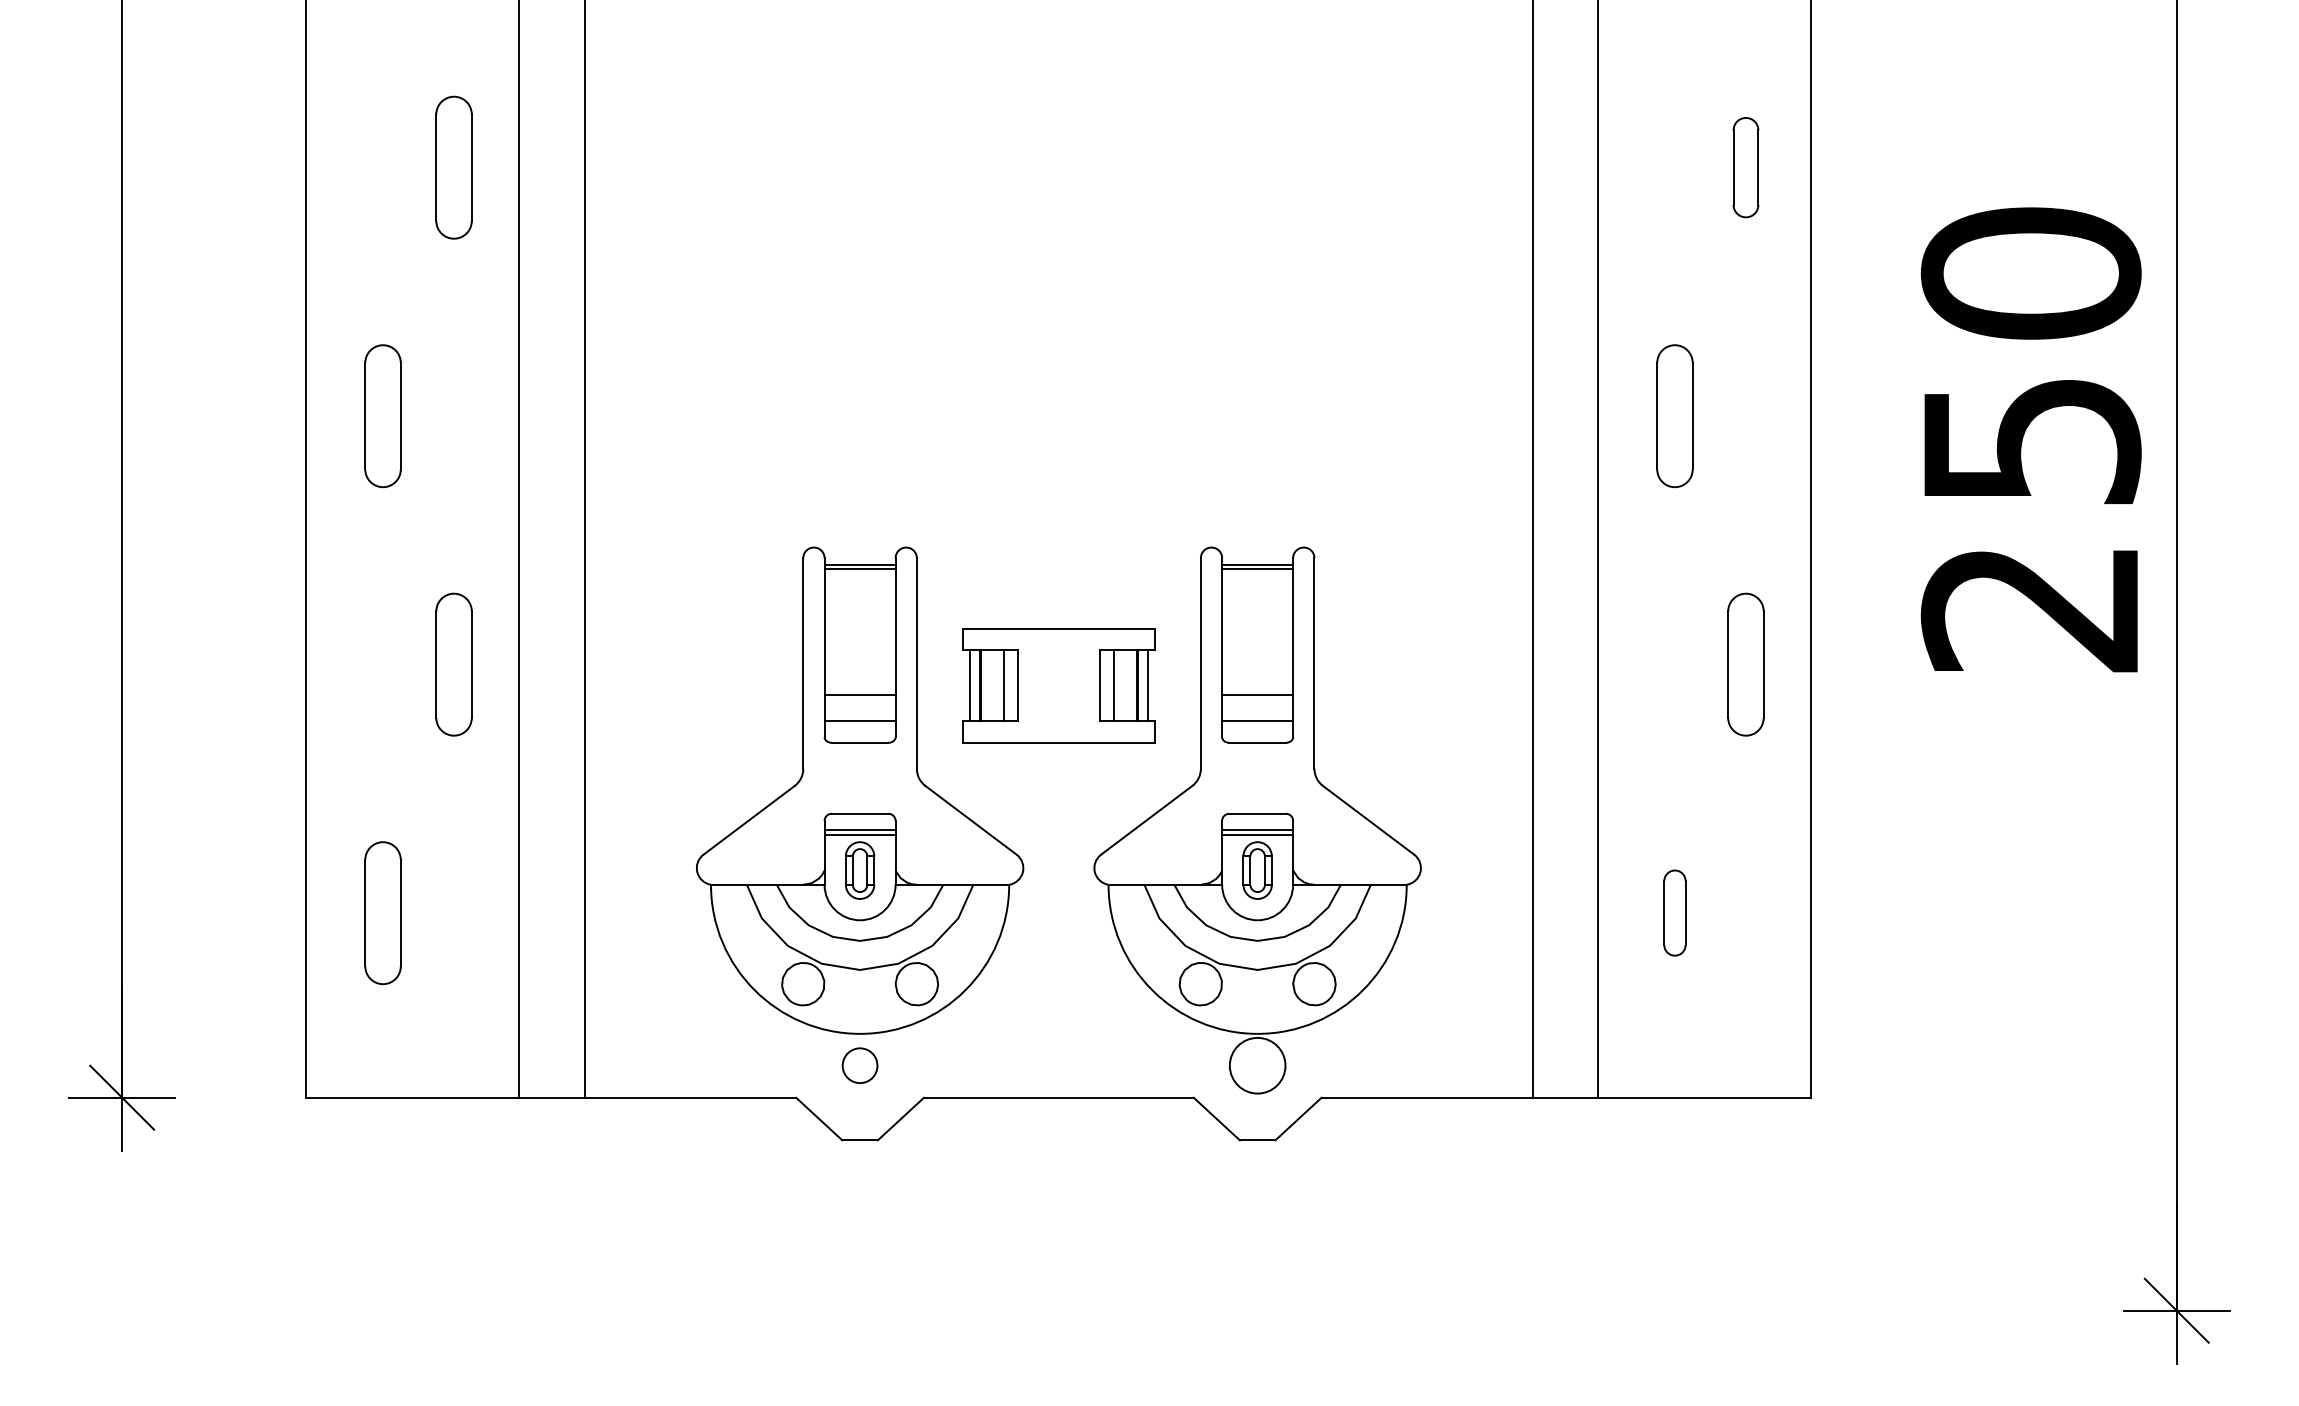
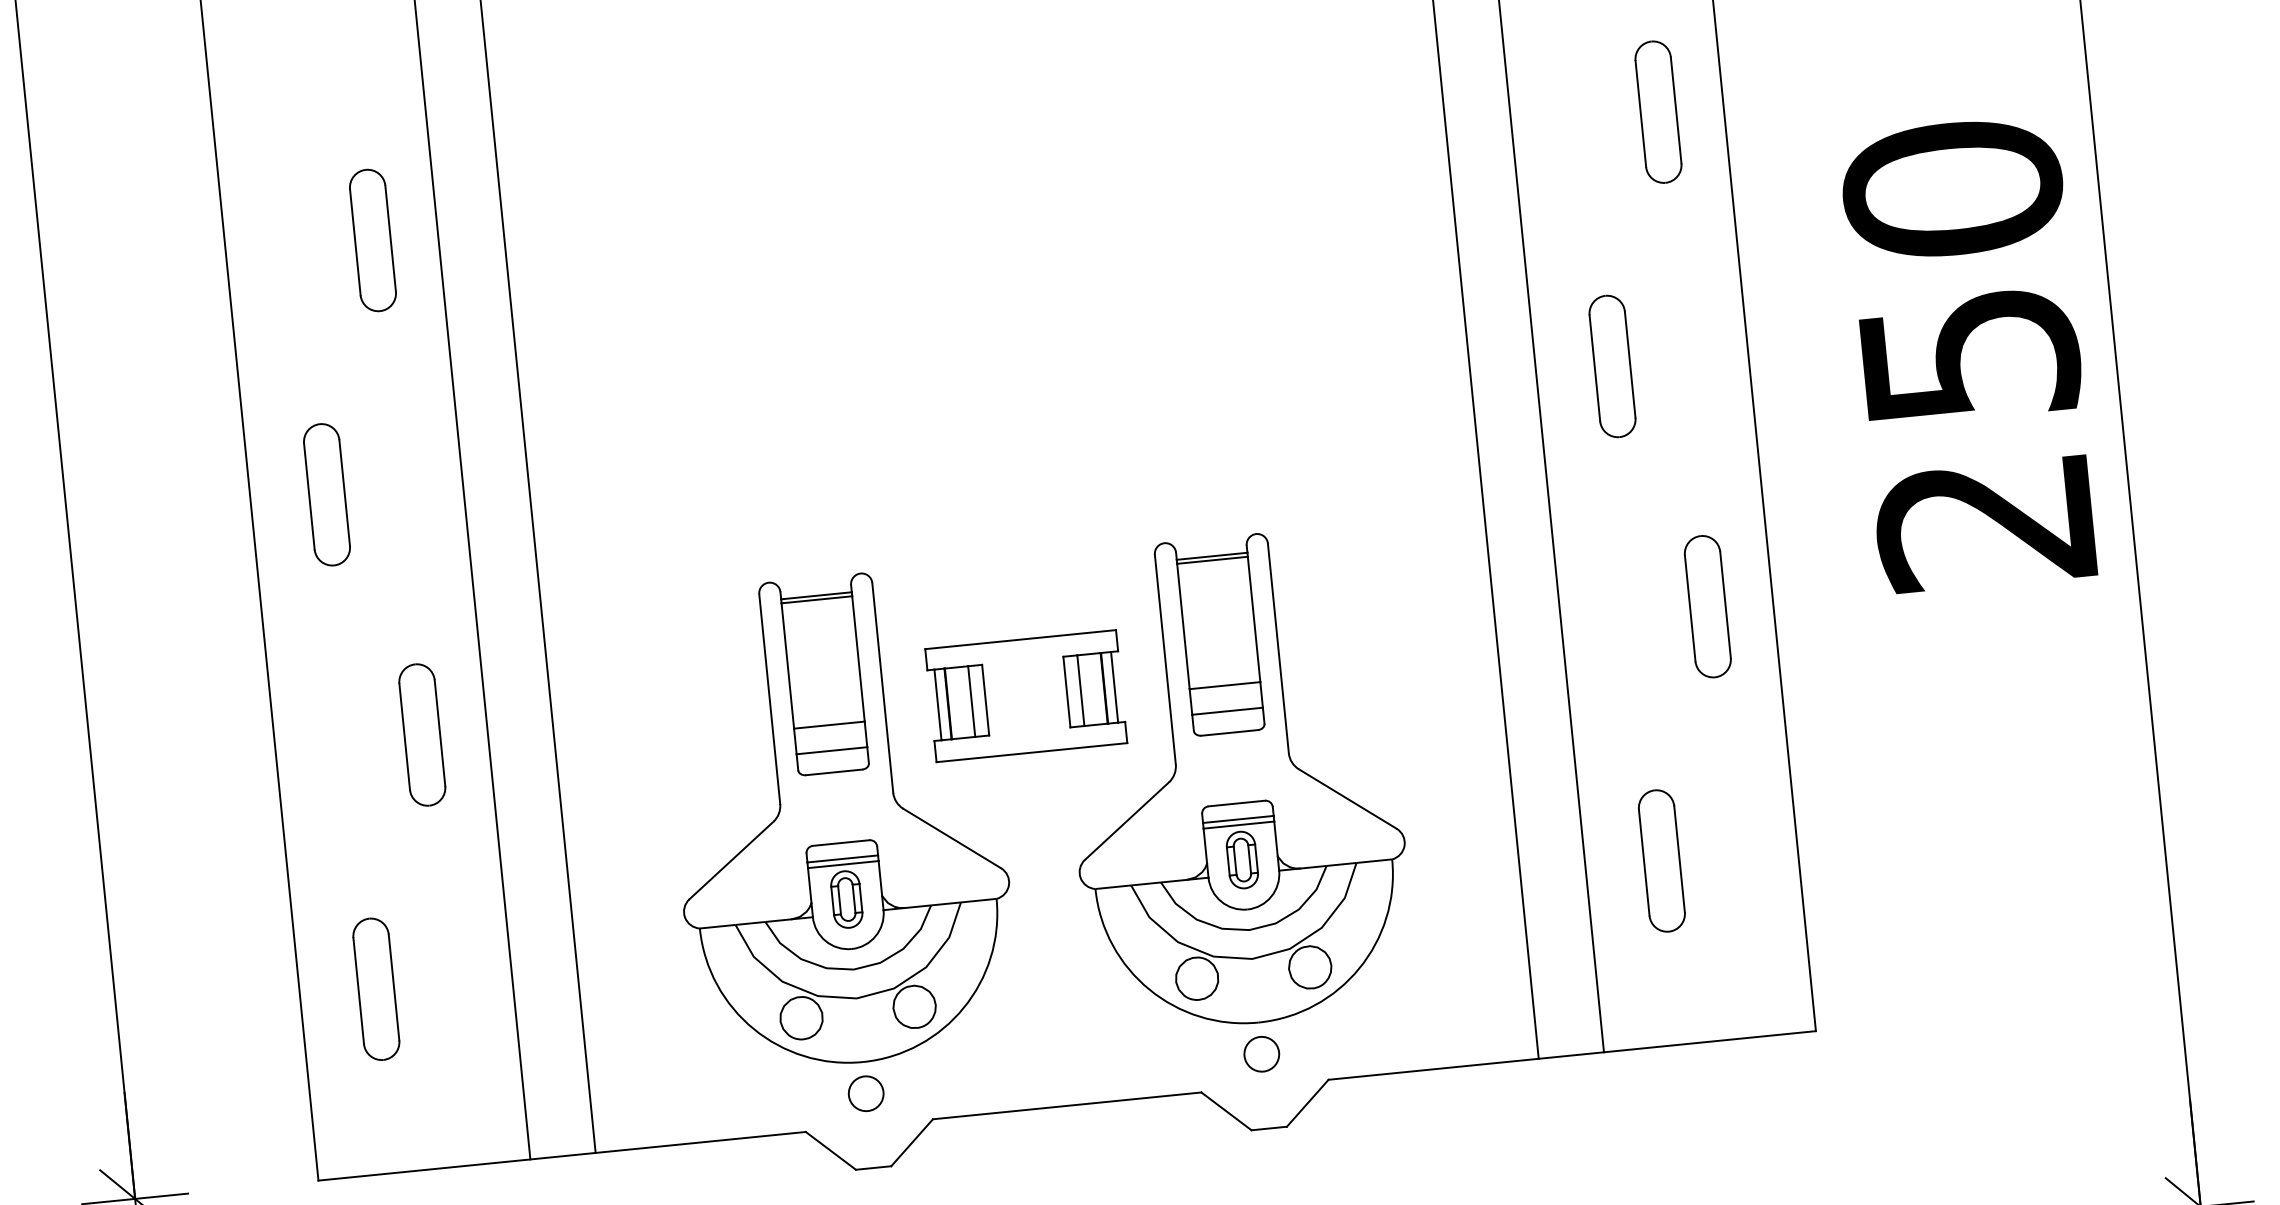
part: (1745, 167) -> (1658, 112), size x1.43
part: (1674, 912) -> (1661, 860), size x1.67
circle: (1257, 1065) -> (1261, 1054), size x0.62

